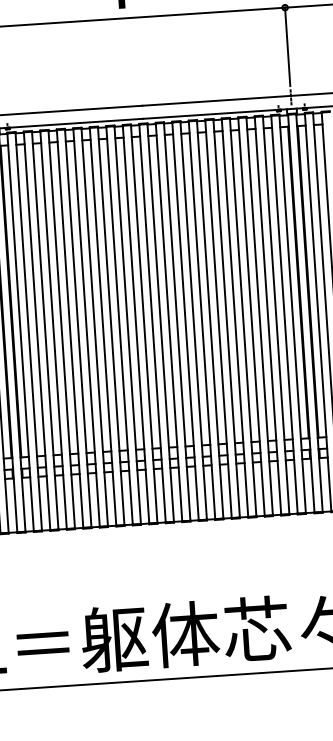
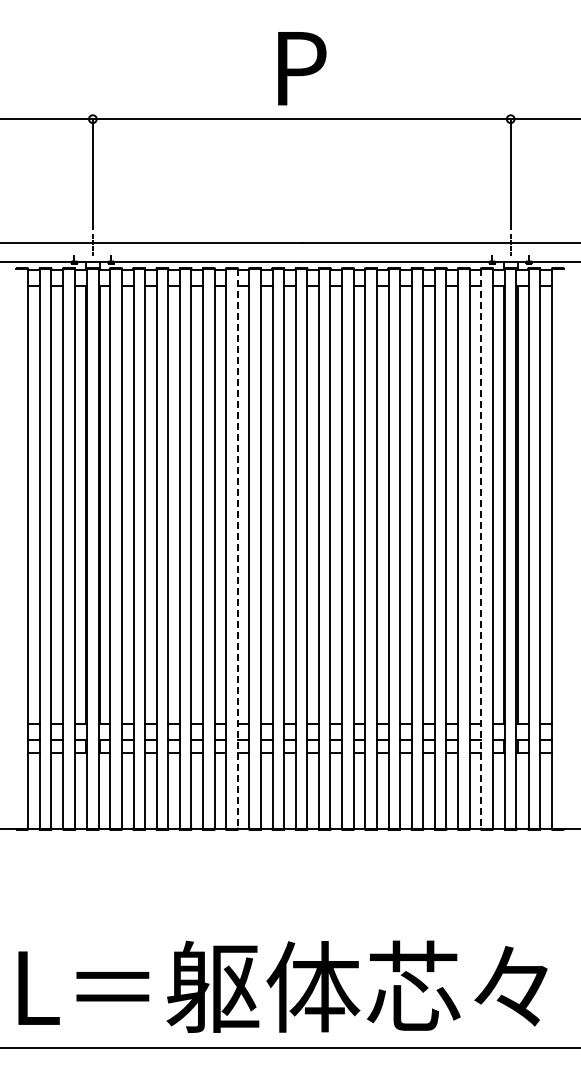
line: (284, 314) -> (481, 548), solid -> dashed
line: (111, 325) -> (237, 548), solid -> dashed

